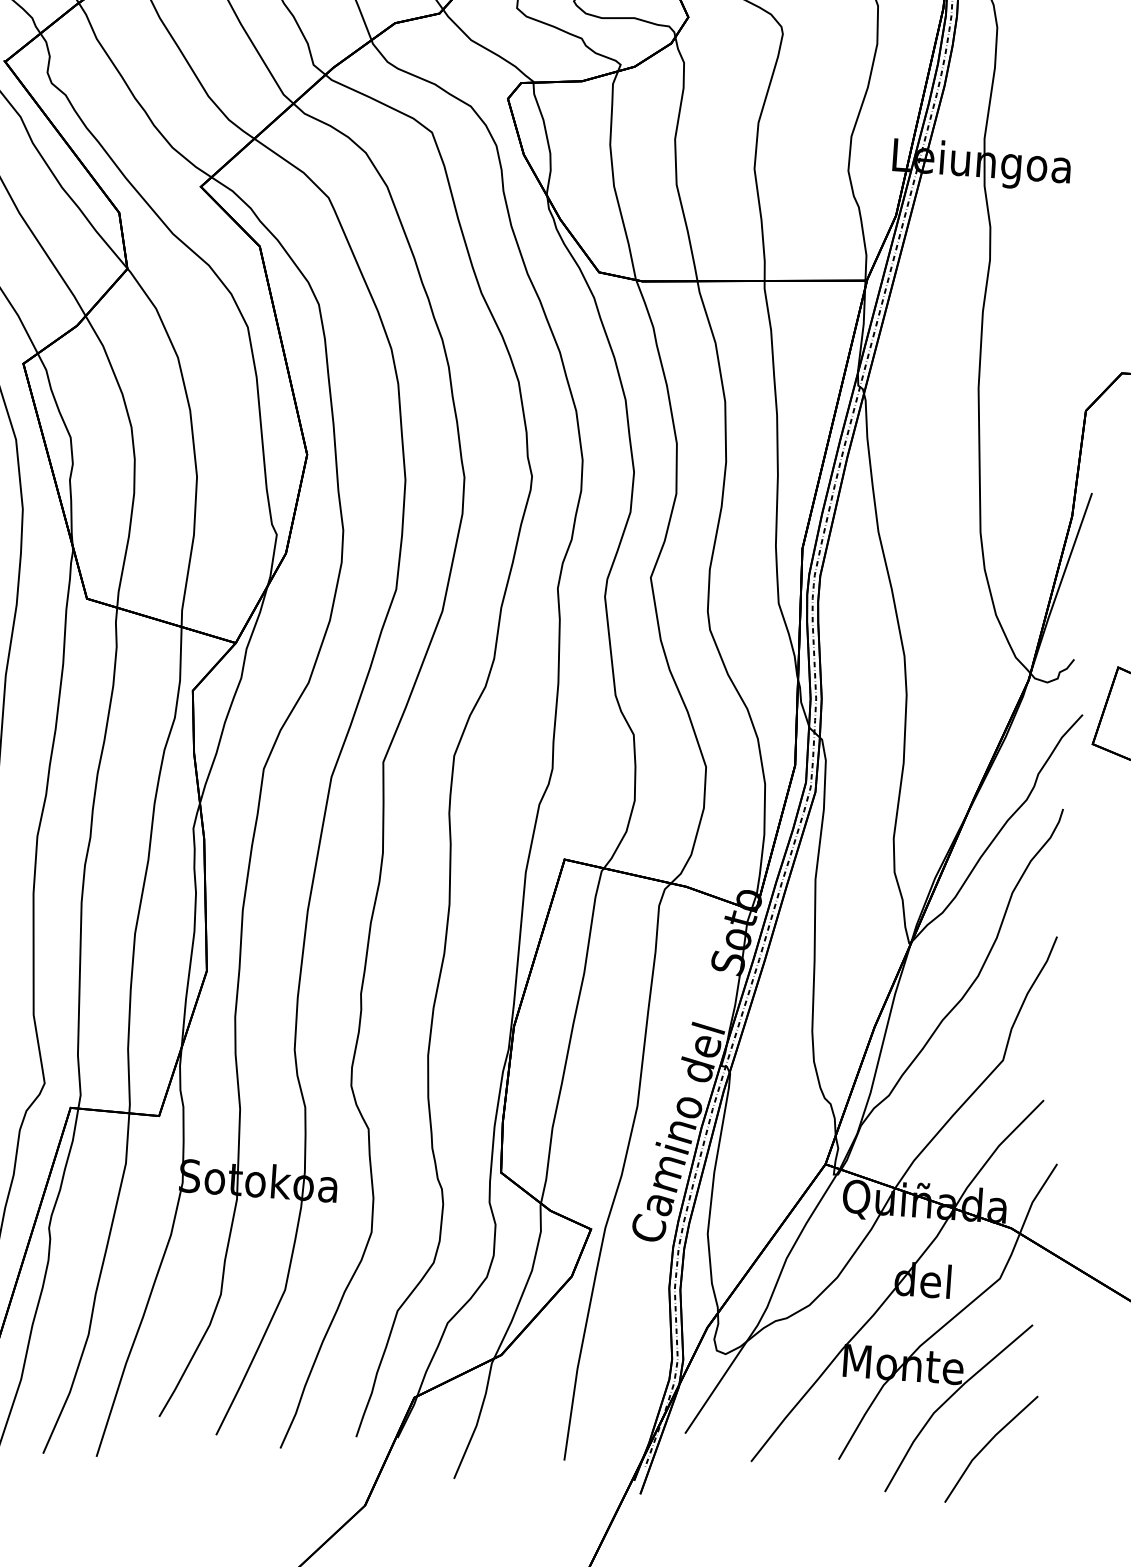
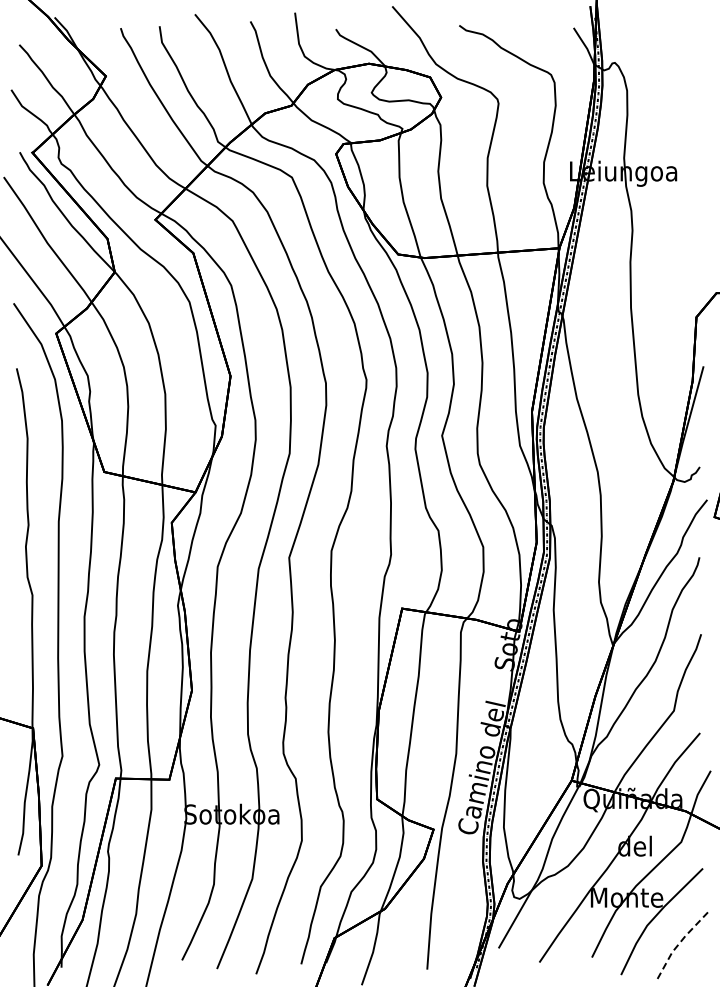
line: (987, 1444) -> (680, 942), solid -> dashed

